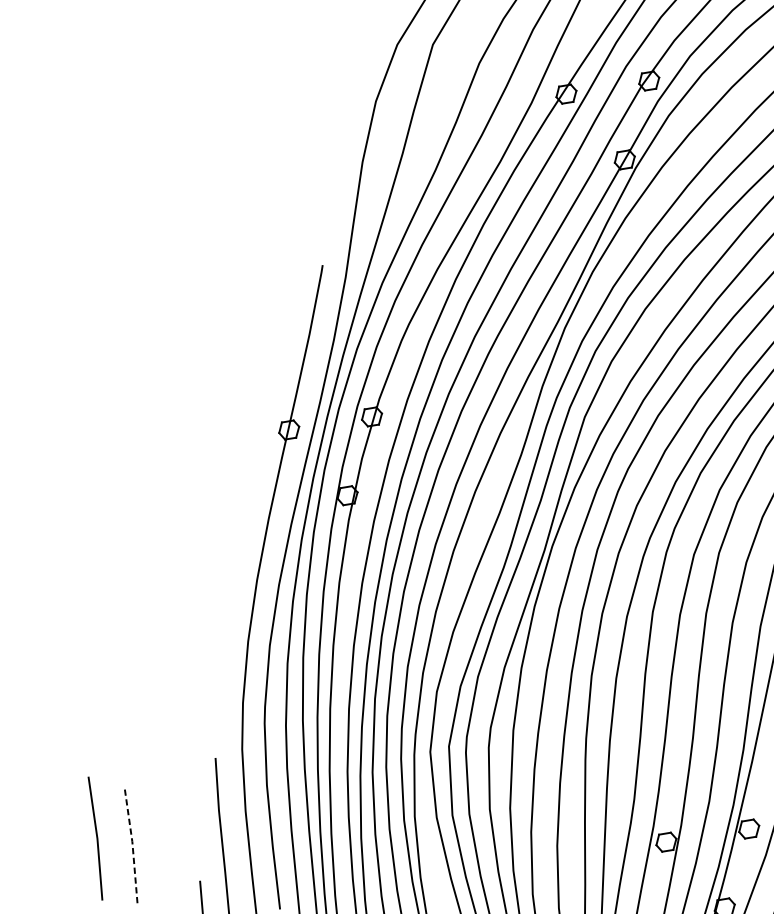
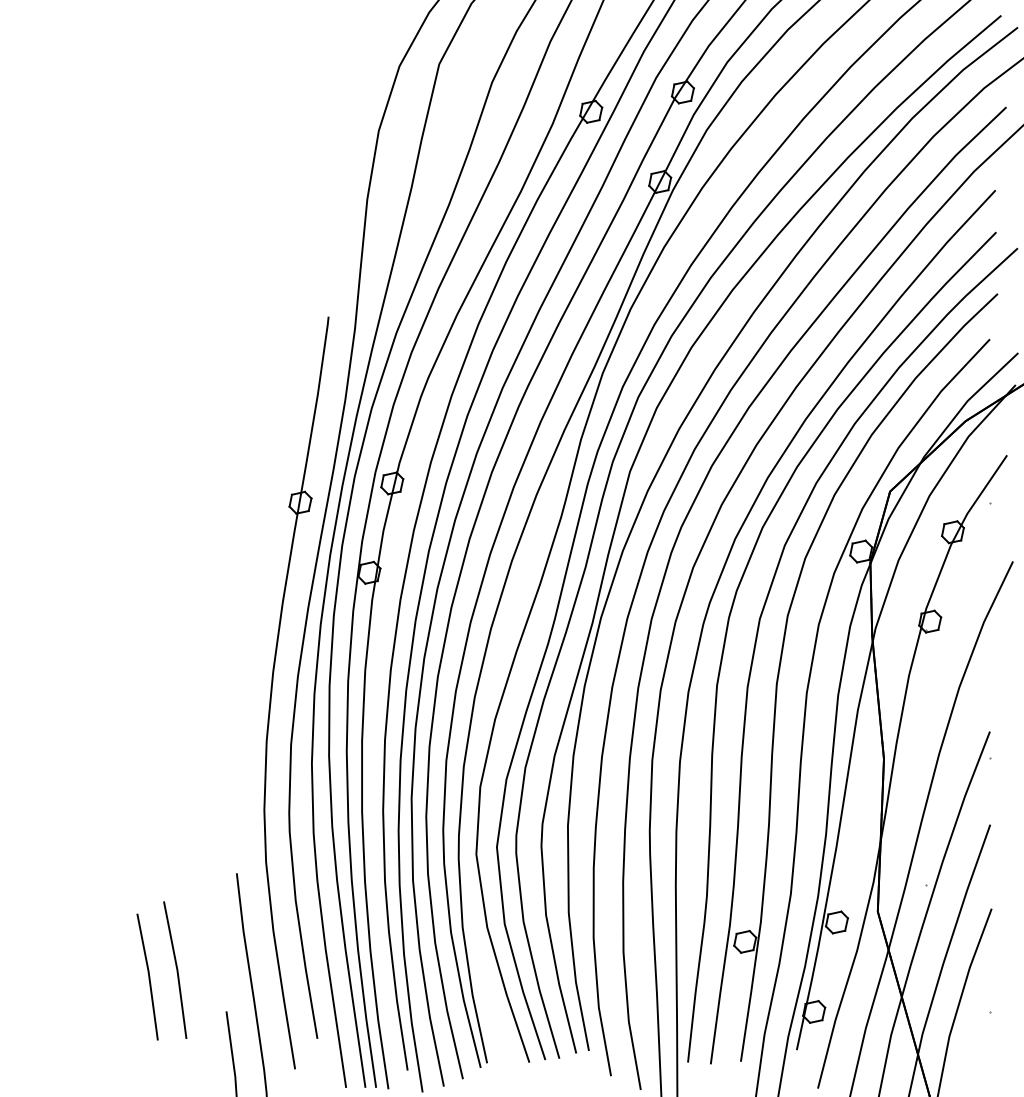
line: (96, 838) -> (176, 969), moved
line: (132, 846) -> (149, 976), dashed -> solid

